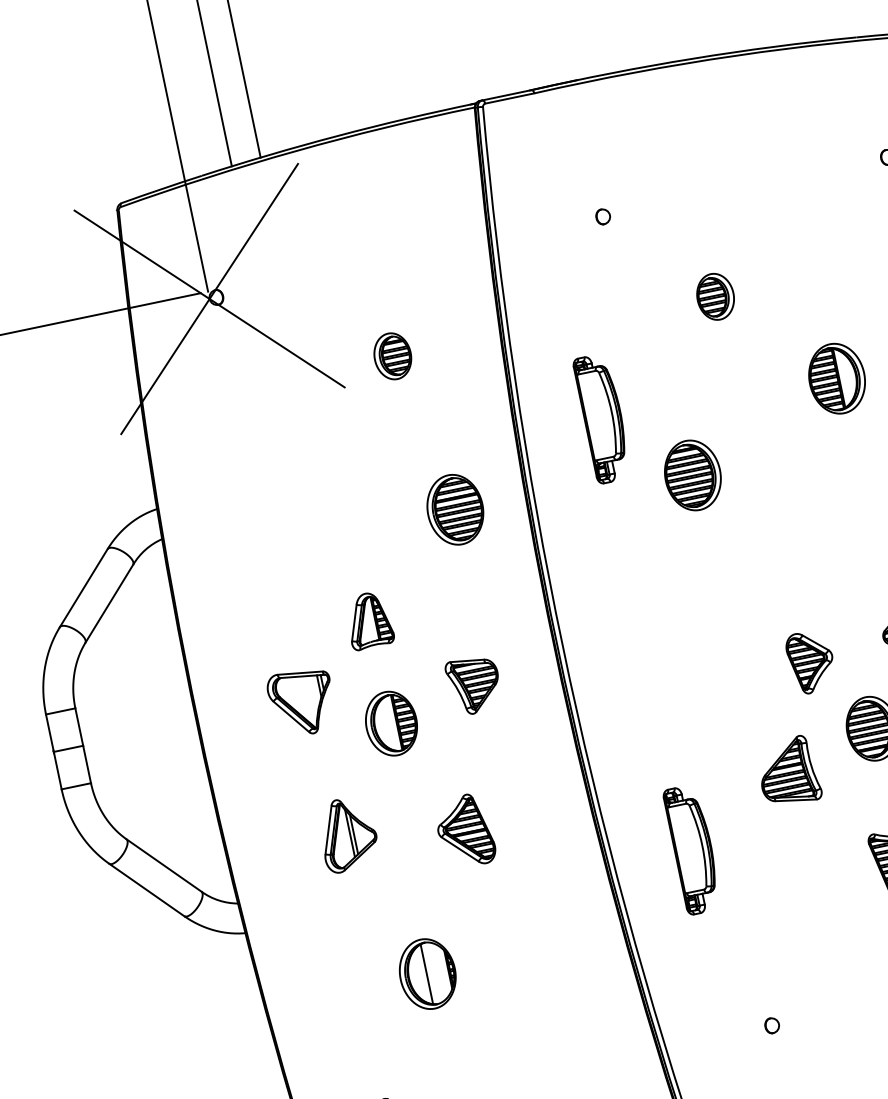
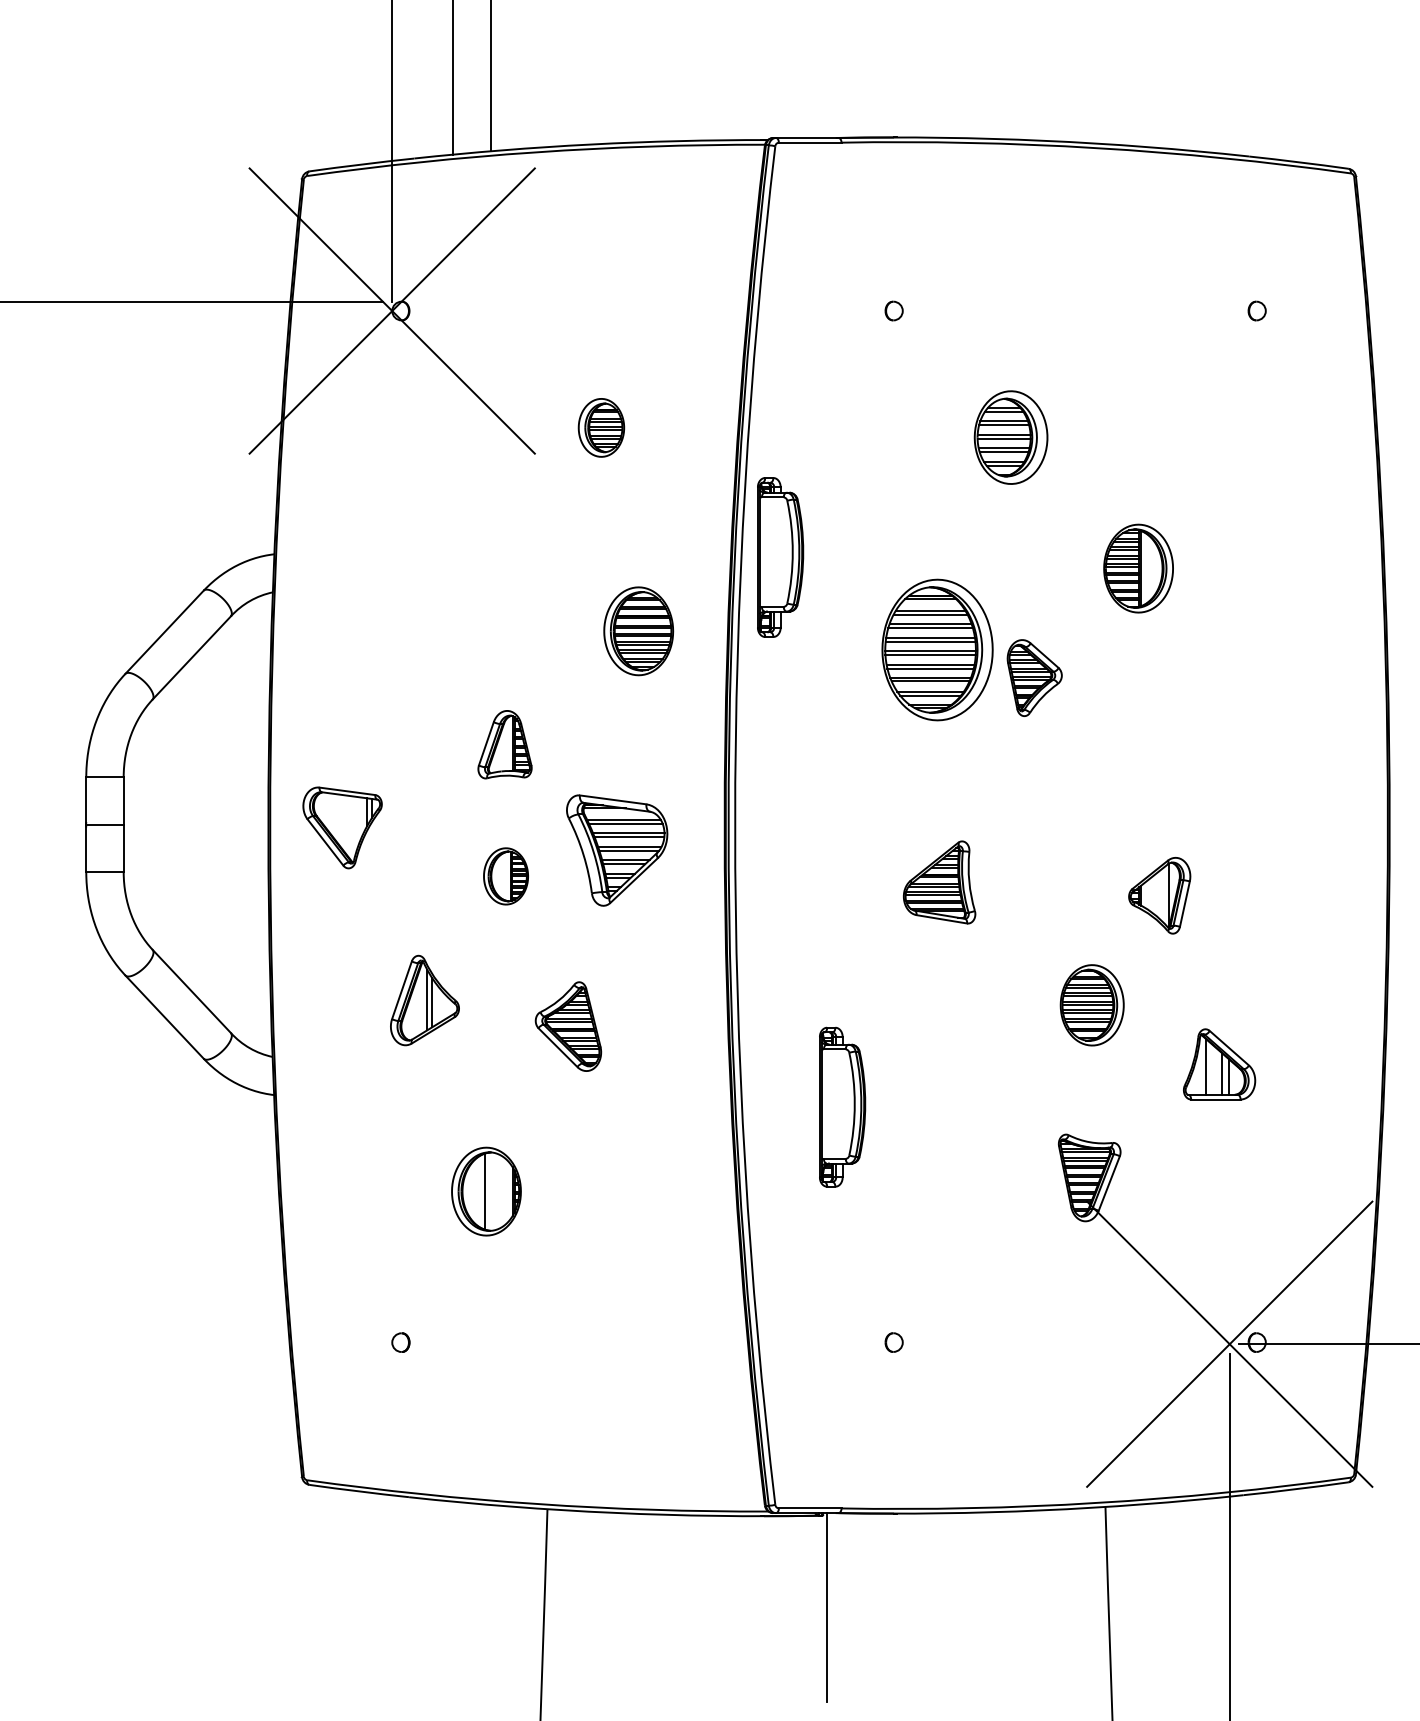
part: (715, 296) -> (1010, 437), size x1.6
part: (603, 418) -> (780, 557), moved
part: (692, 475) -> (937, 649), size x1.6
part: (810, 661) -> (1034, 677), moved
part: (474, 685) -> (617, 850), size x1.6
part: (302, 702) -> (342, 827), moved
part: (391, 723) -> (505, 876), size x0.7
part: (788, 771) -> (939, 882), moved

